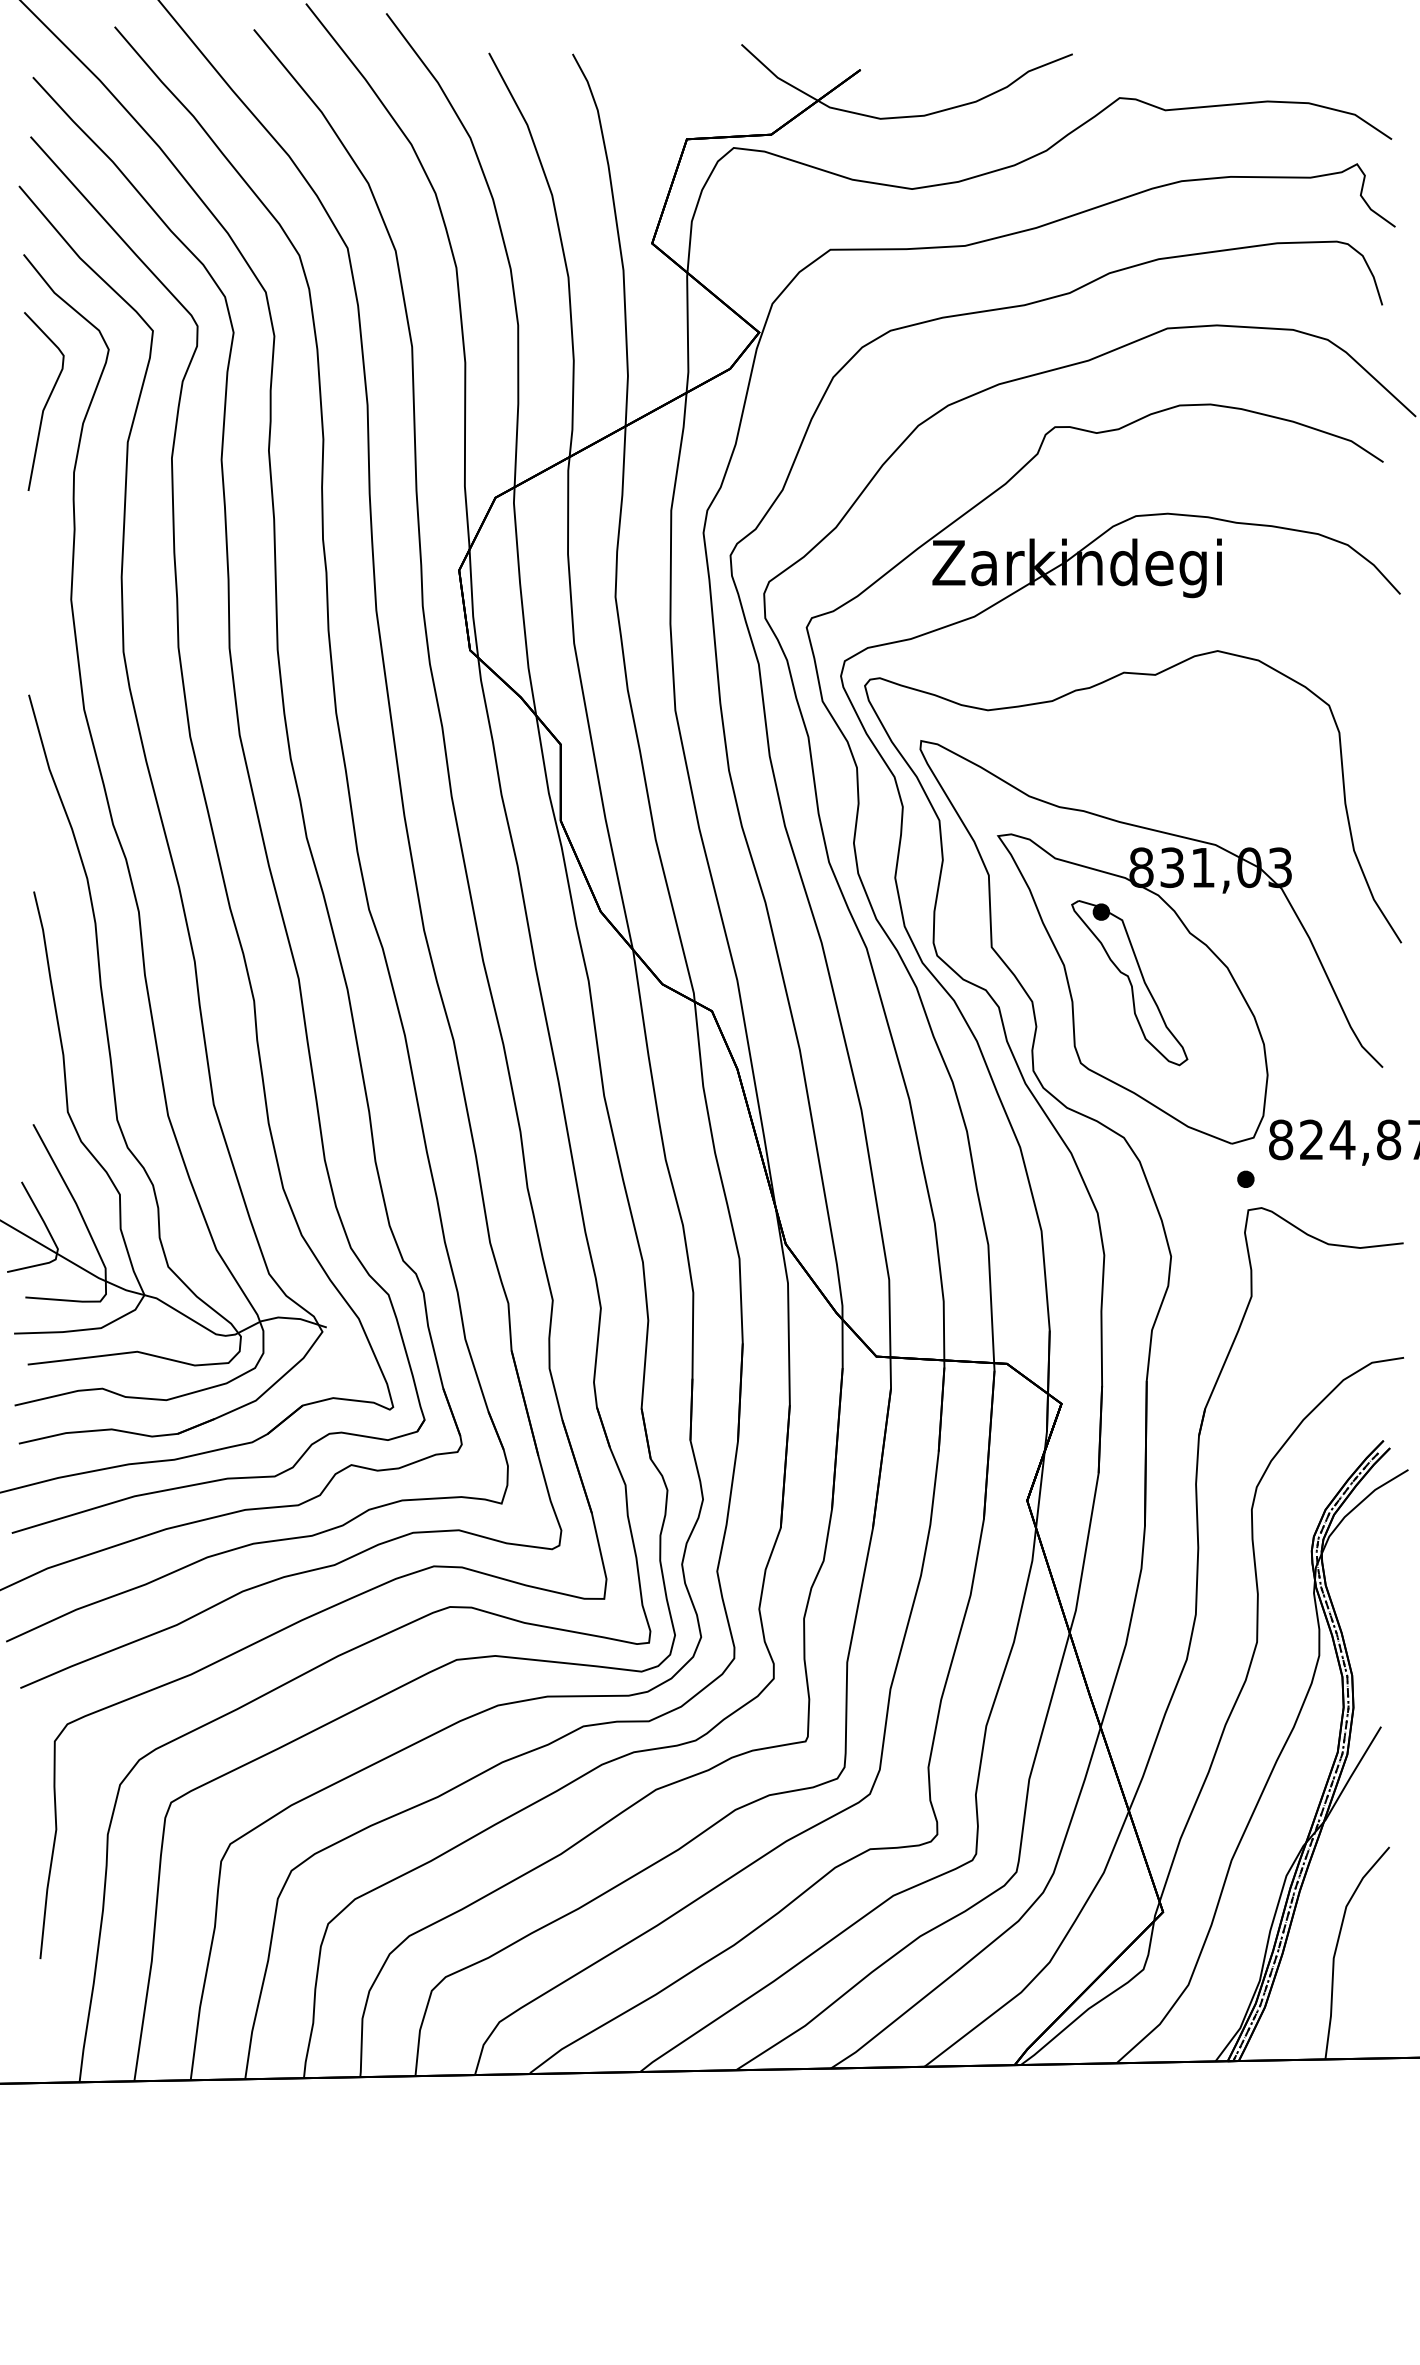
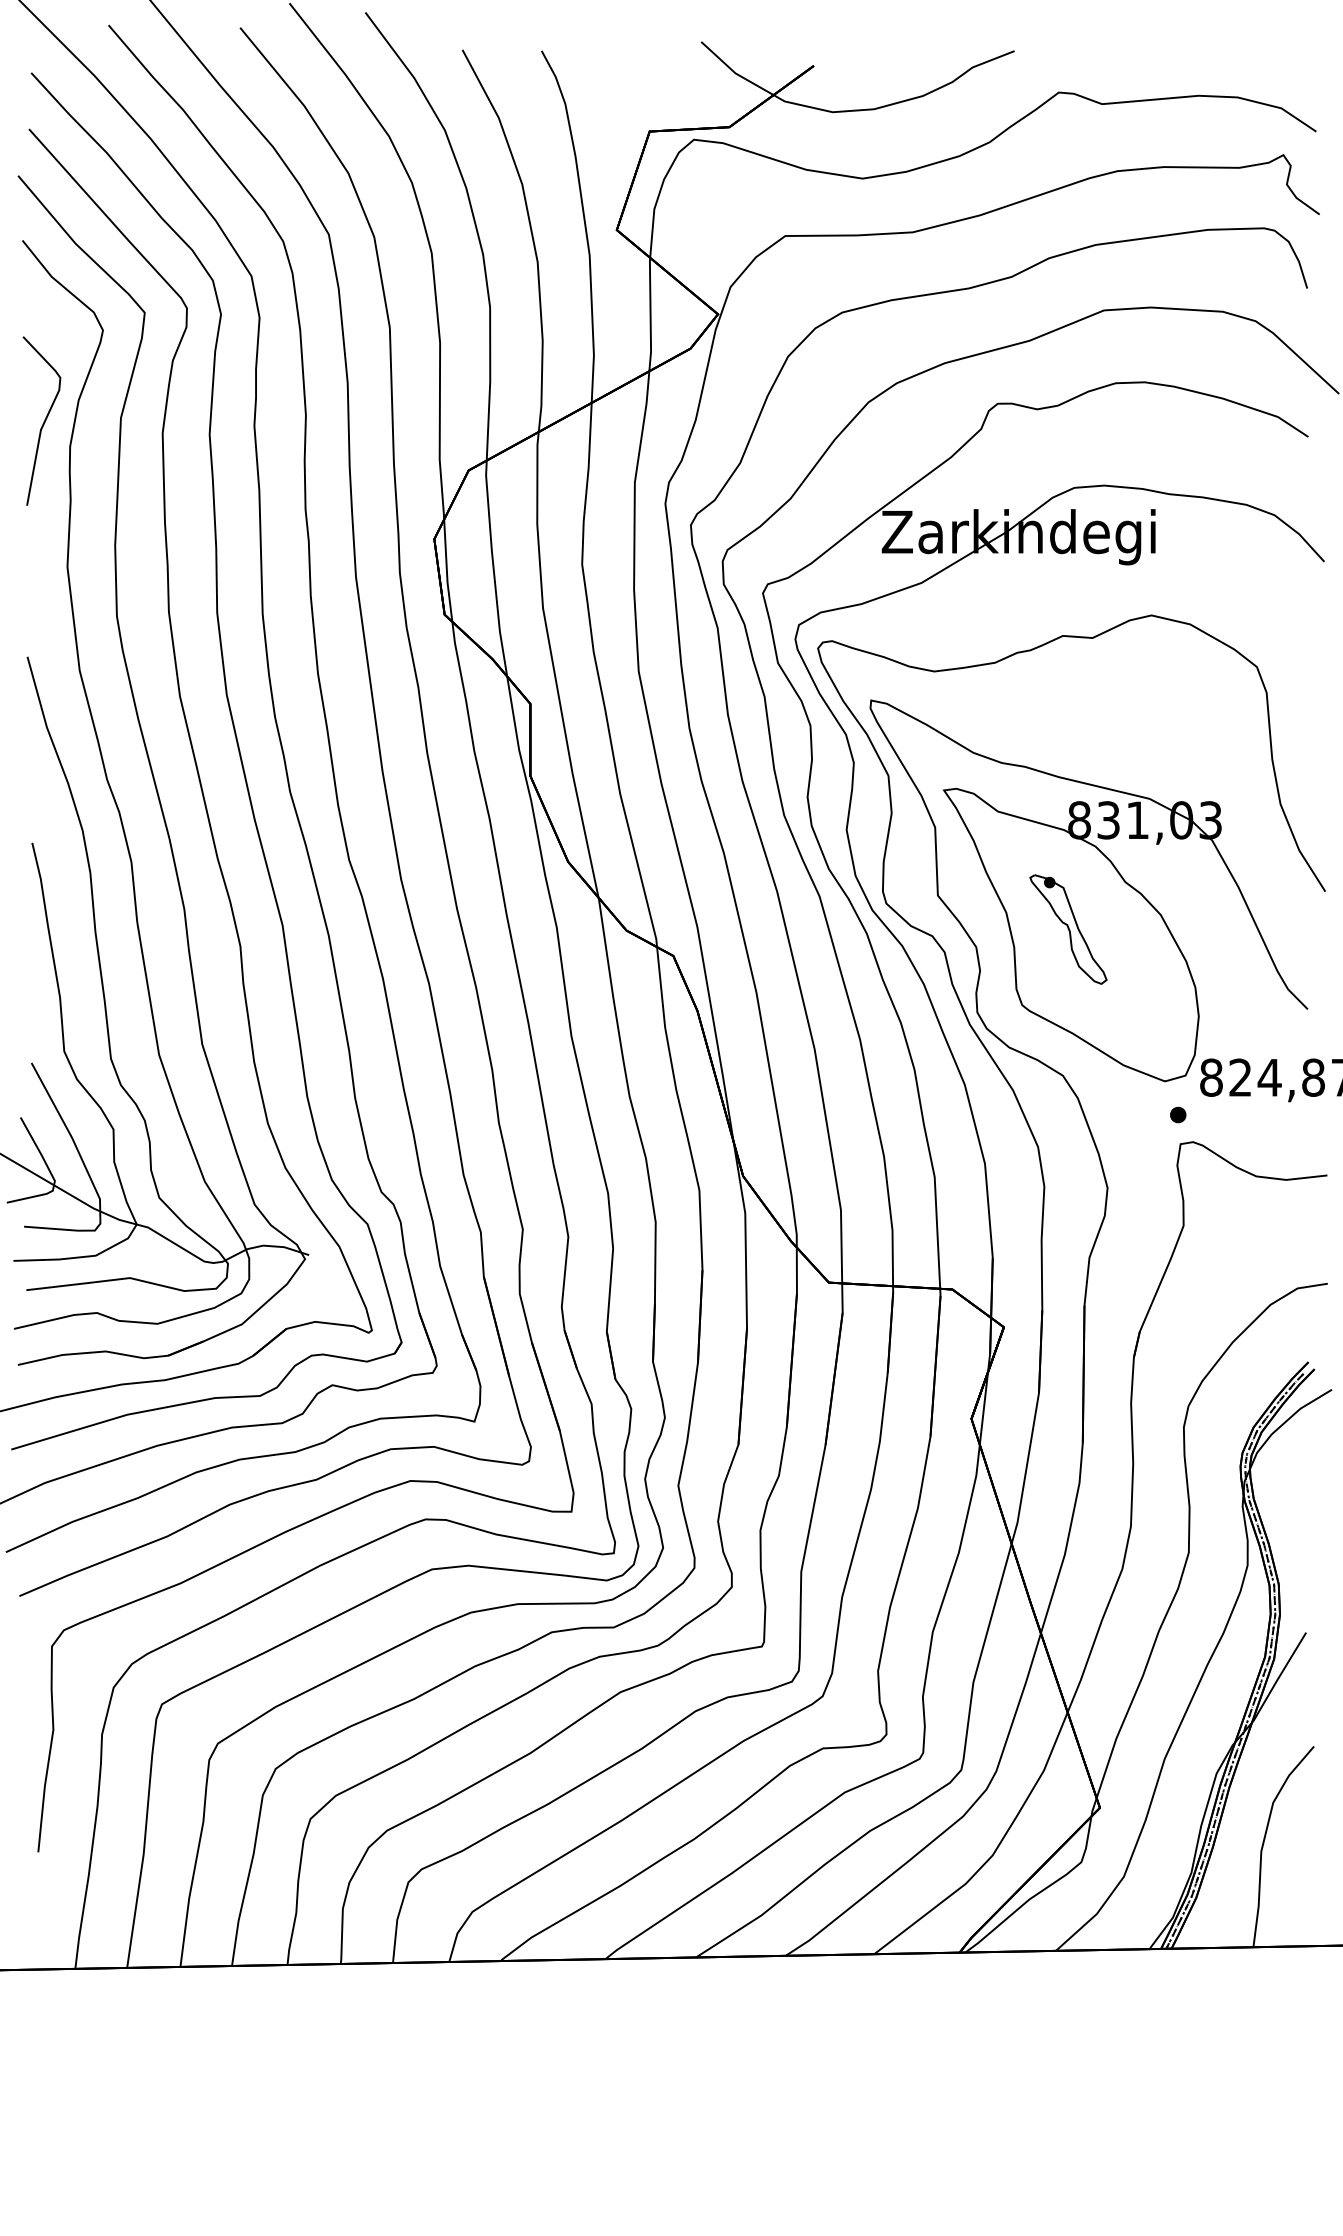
curve: (46, 401) -> (44, 421), moved
part: (1129, 983) -> (1068, 929), size x0.7

